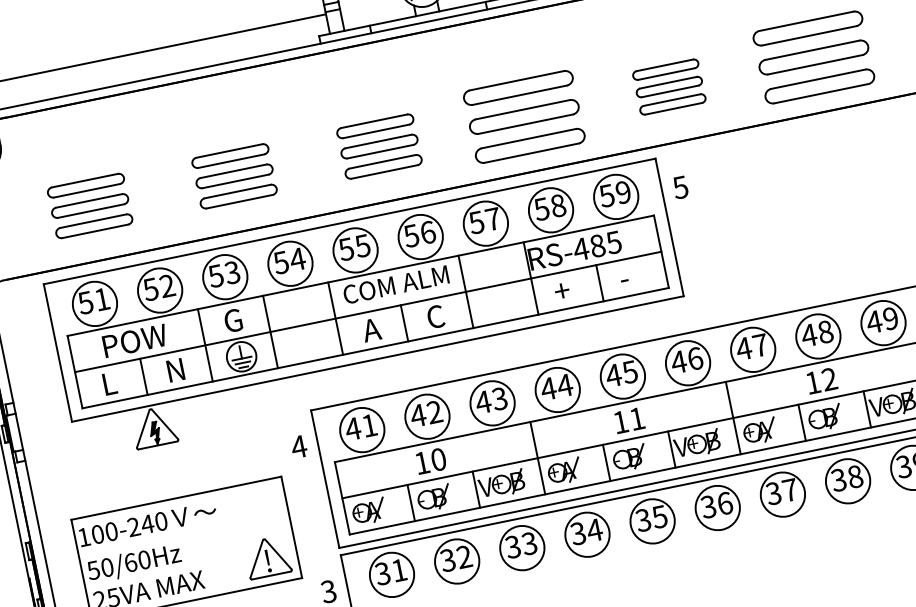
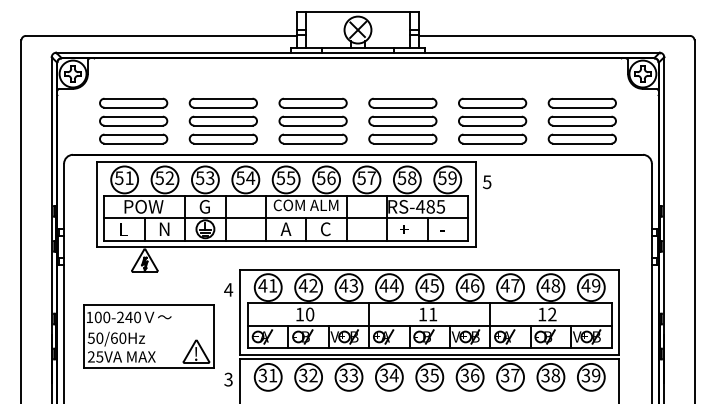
part: (668, 86) -> (492, 120), size x1.67
part: (378, 145) -> (312, 120), size x1.43
part: (233, 175) -> (222, 120), size x1.43
part: (89, 205) -> (133, 120), size x1.43

